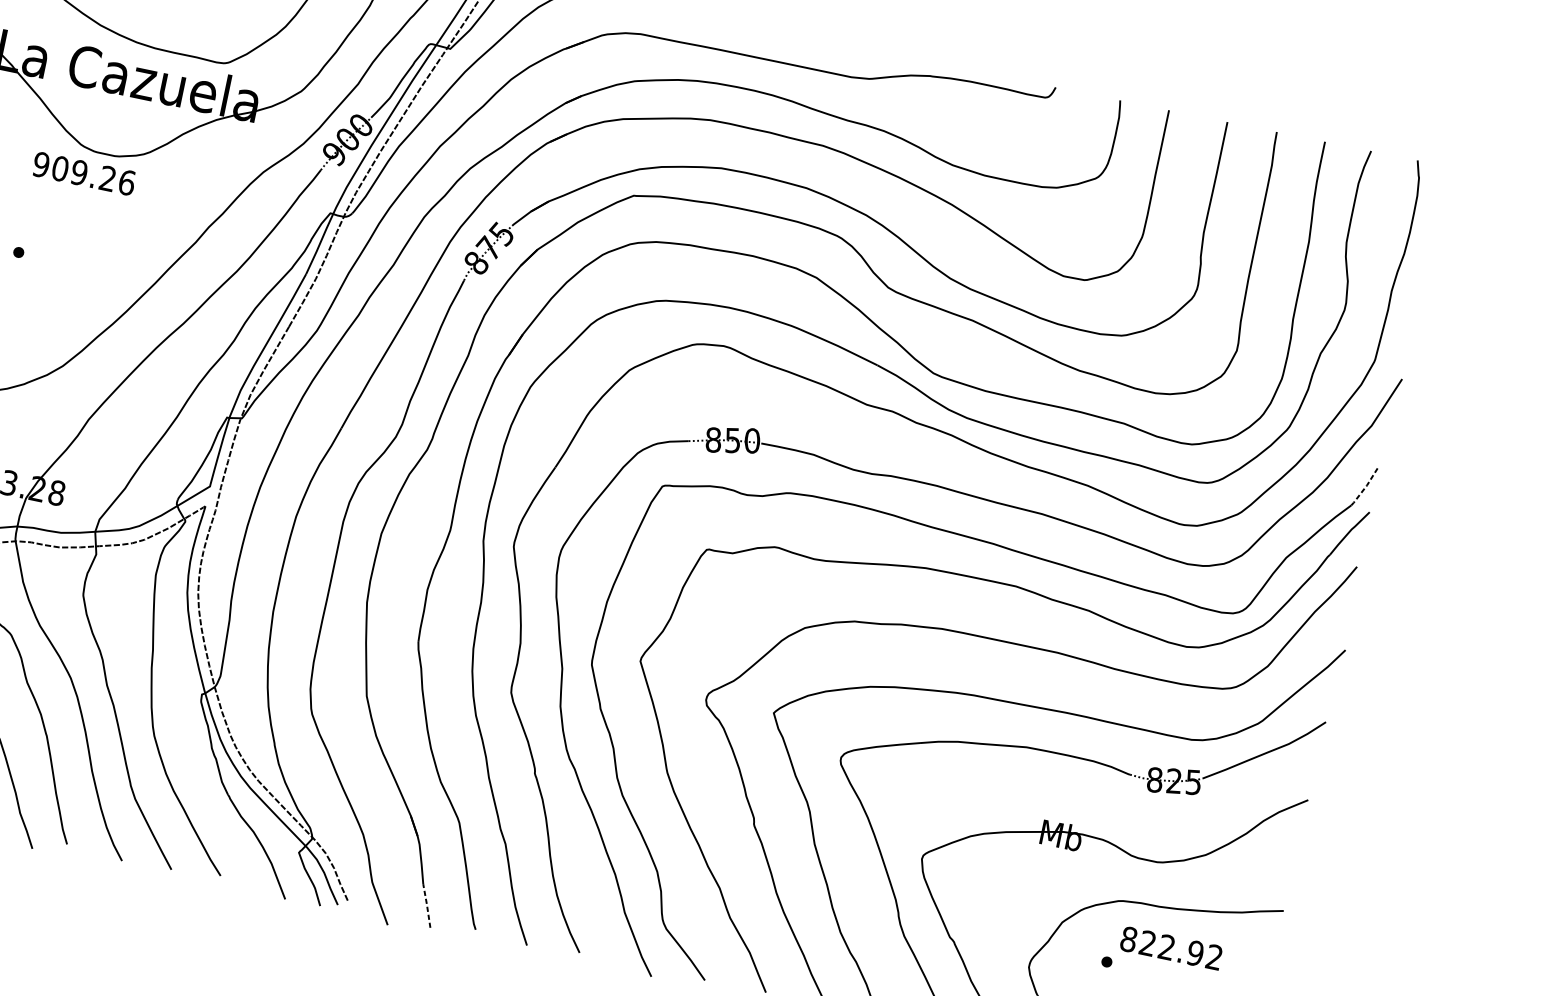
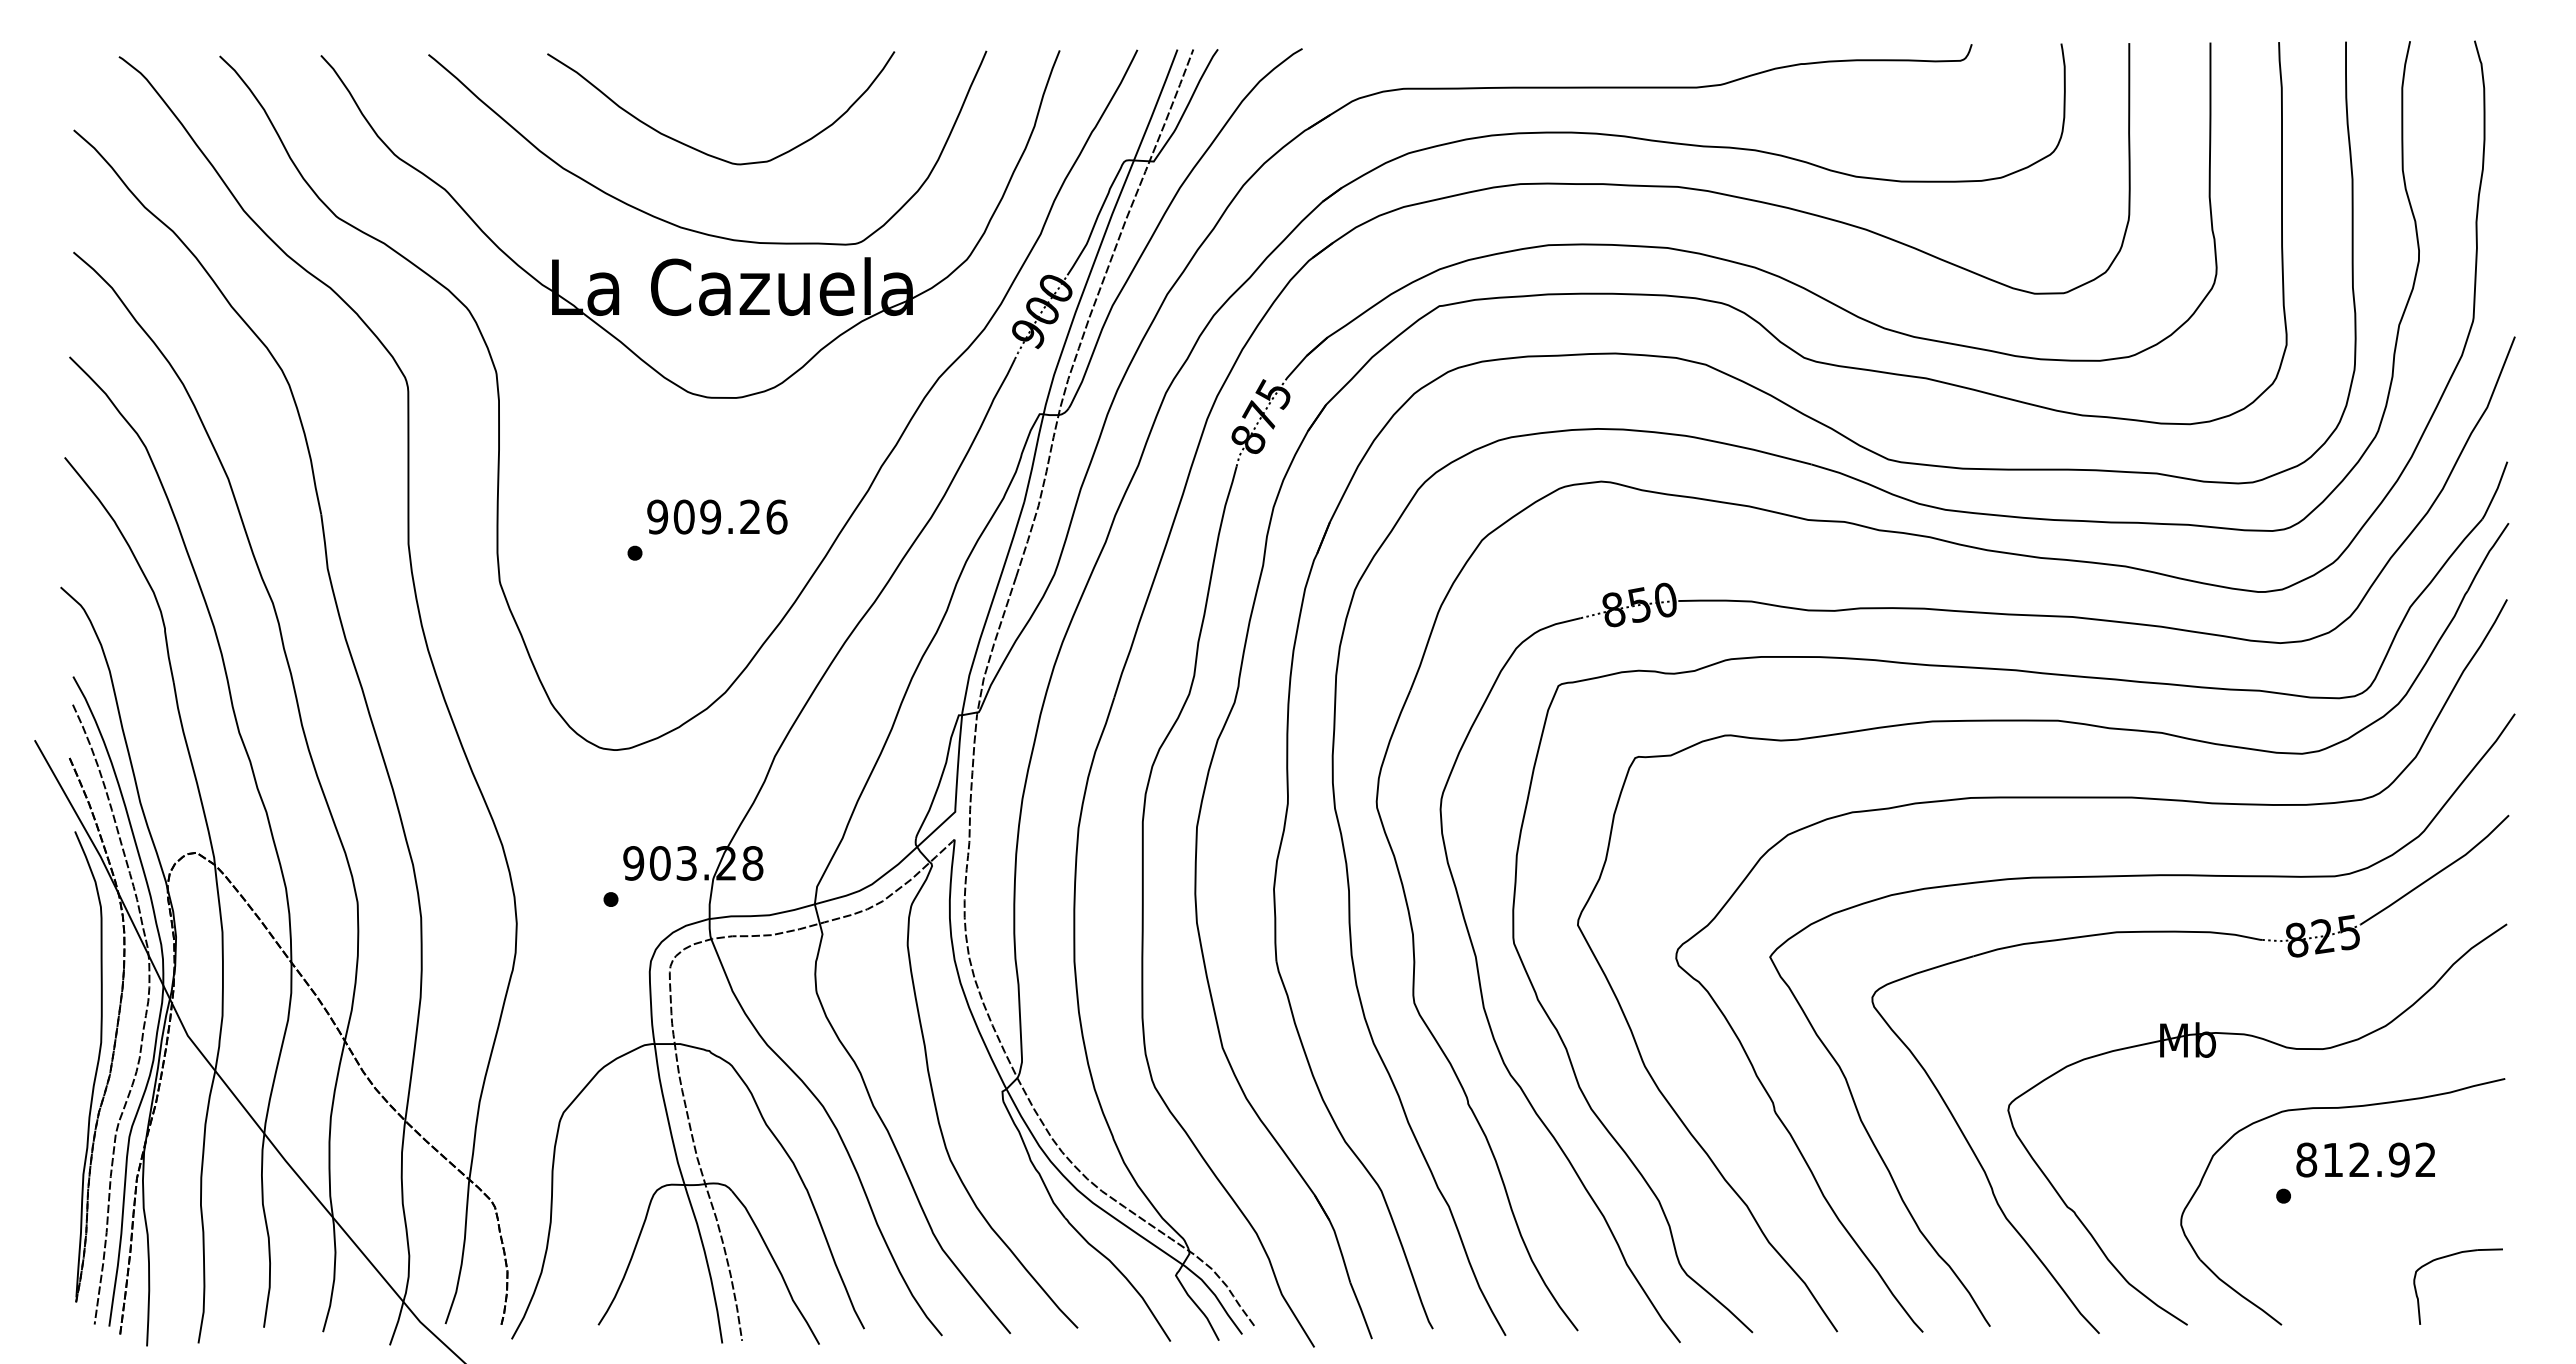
text: (84, 173) -> (717, 516), moved
line: (1365, 487) -> (2496, 491), dashed -> solid
line: (427, 905) -> (1361, 1309), dashed -> solid
text: (1147, 942) -> (2332, 1159), 822.92 -> 812.92

